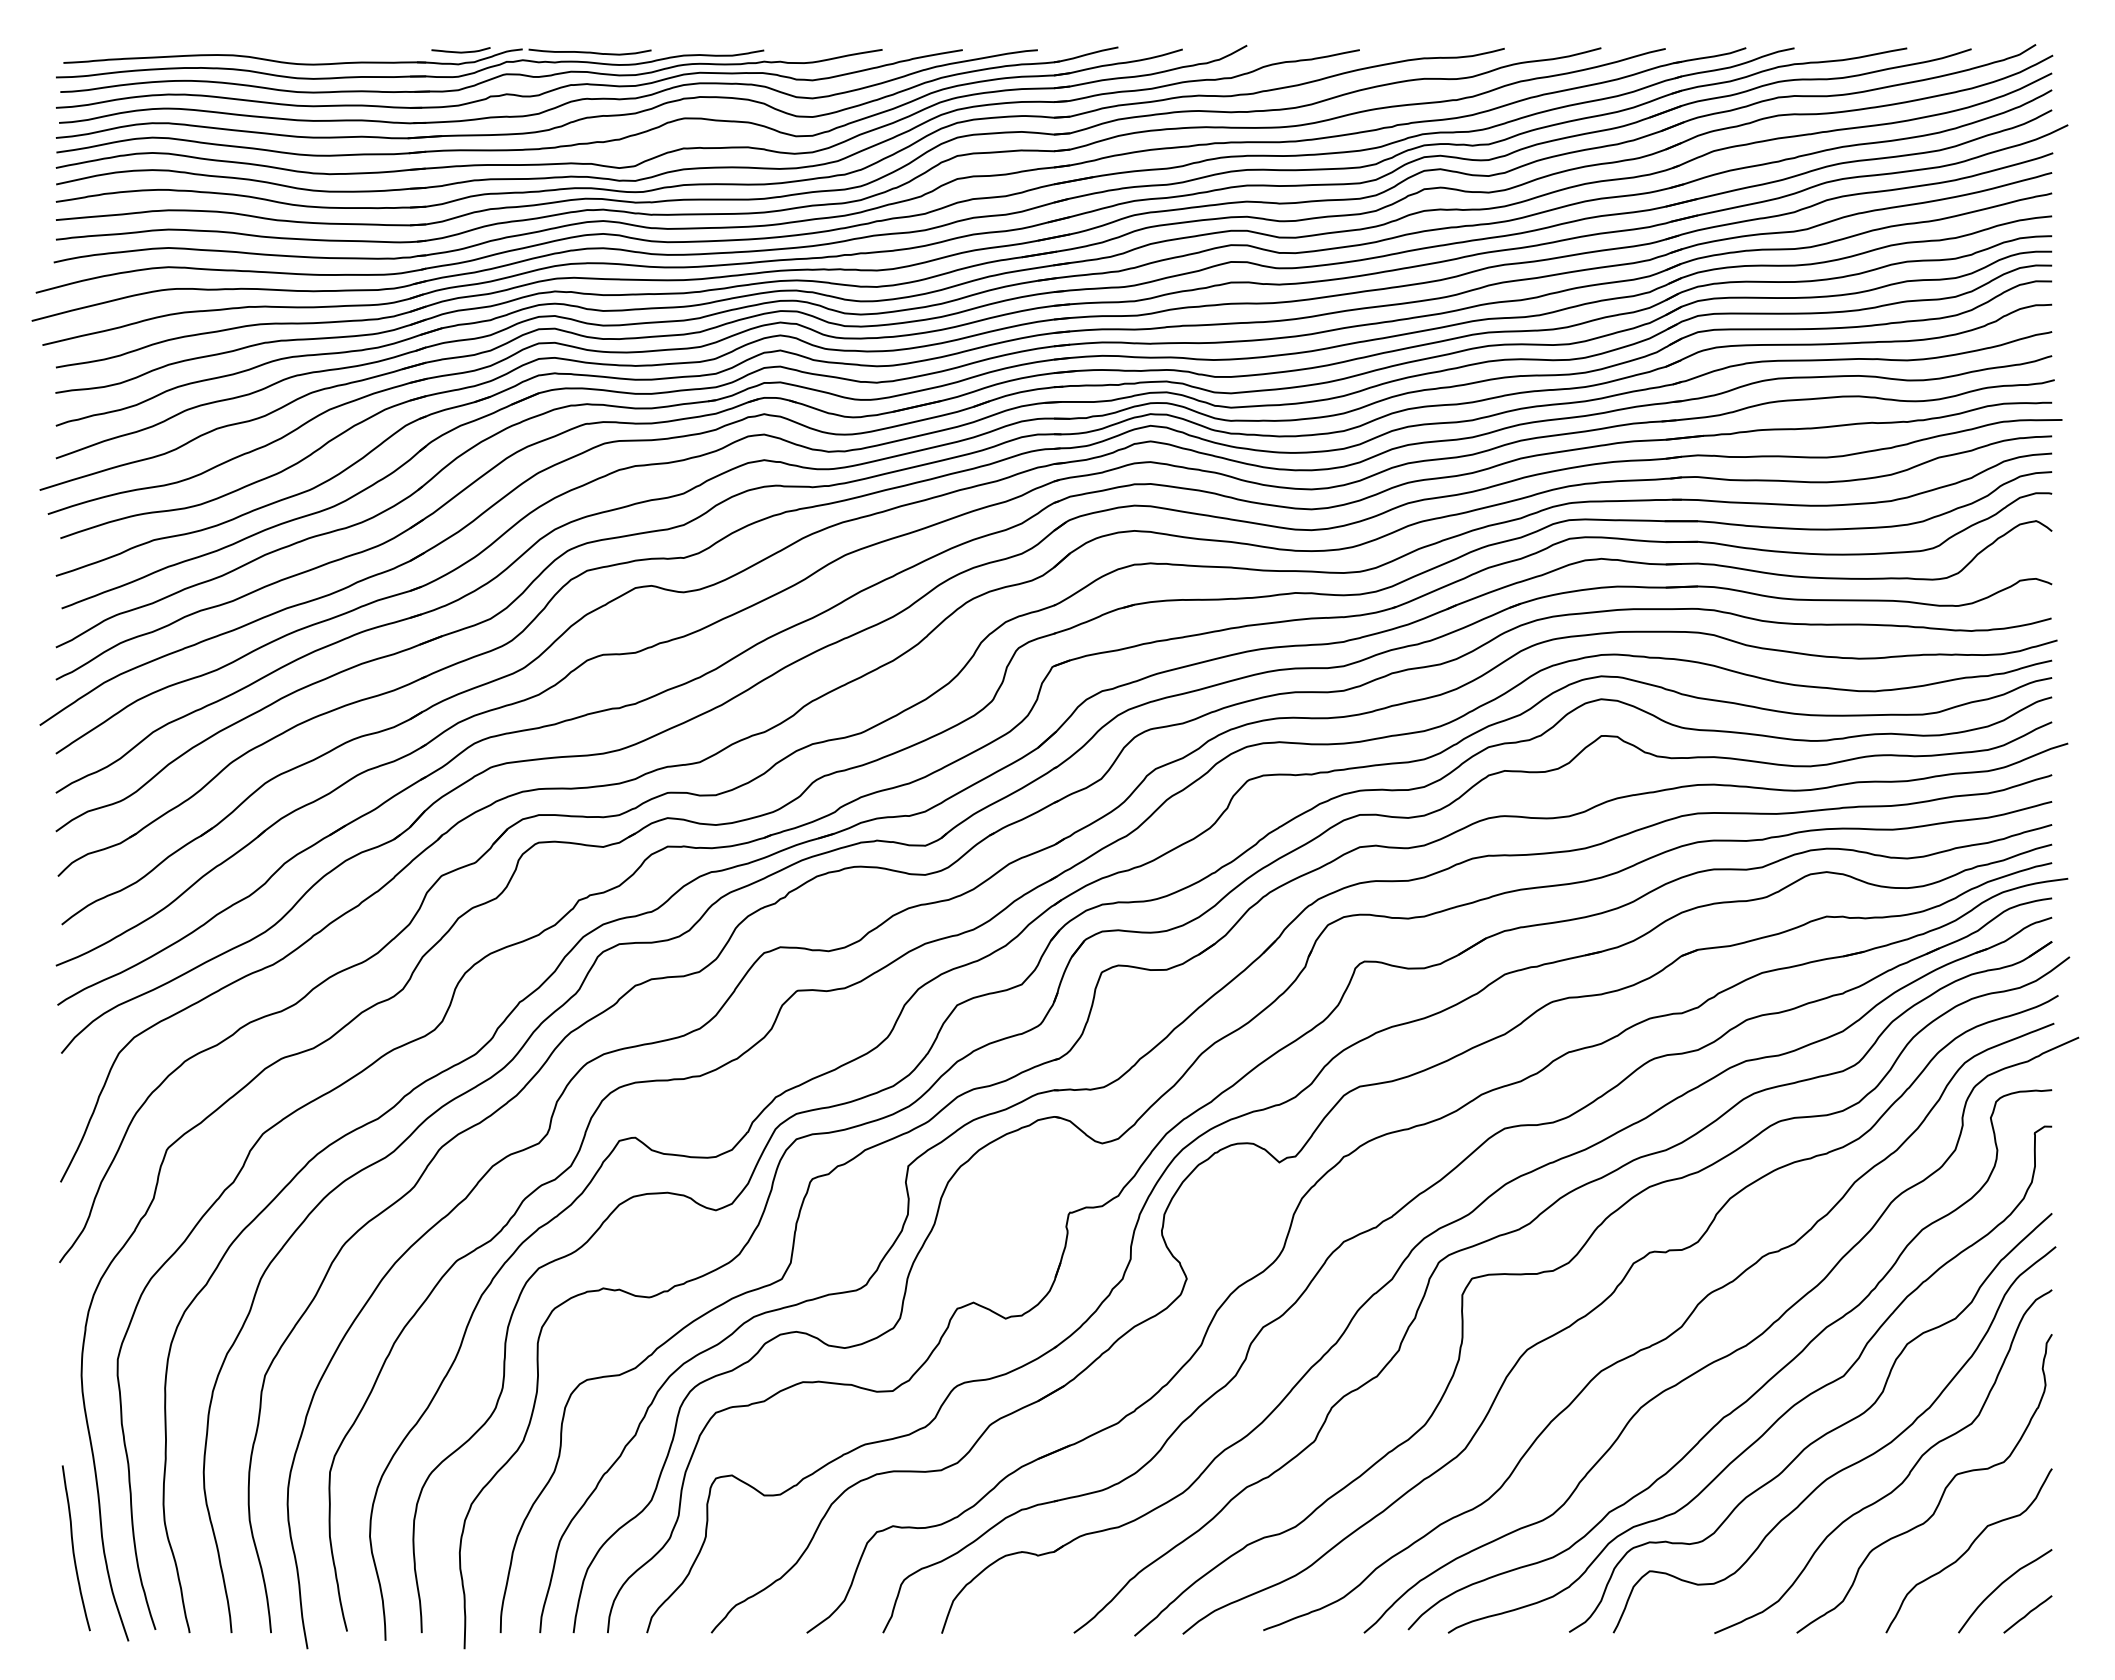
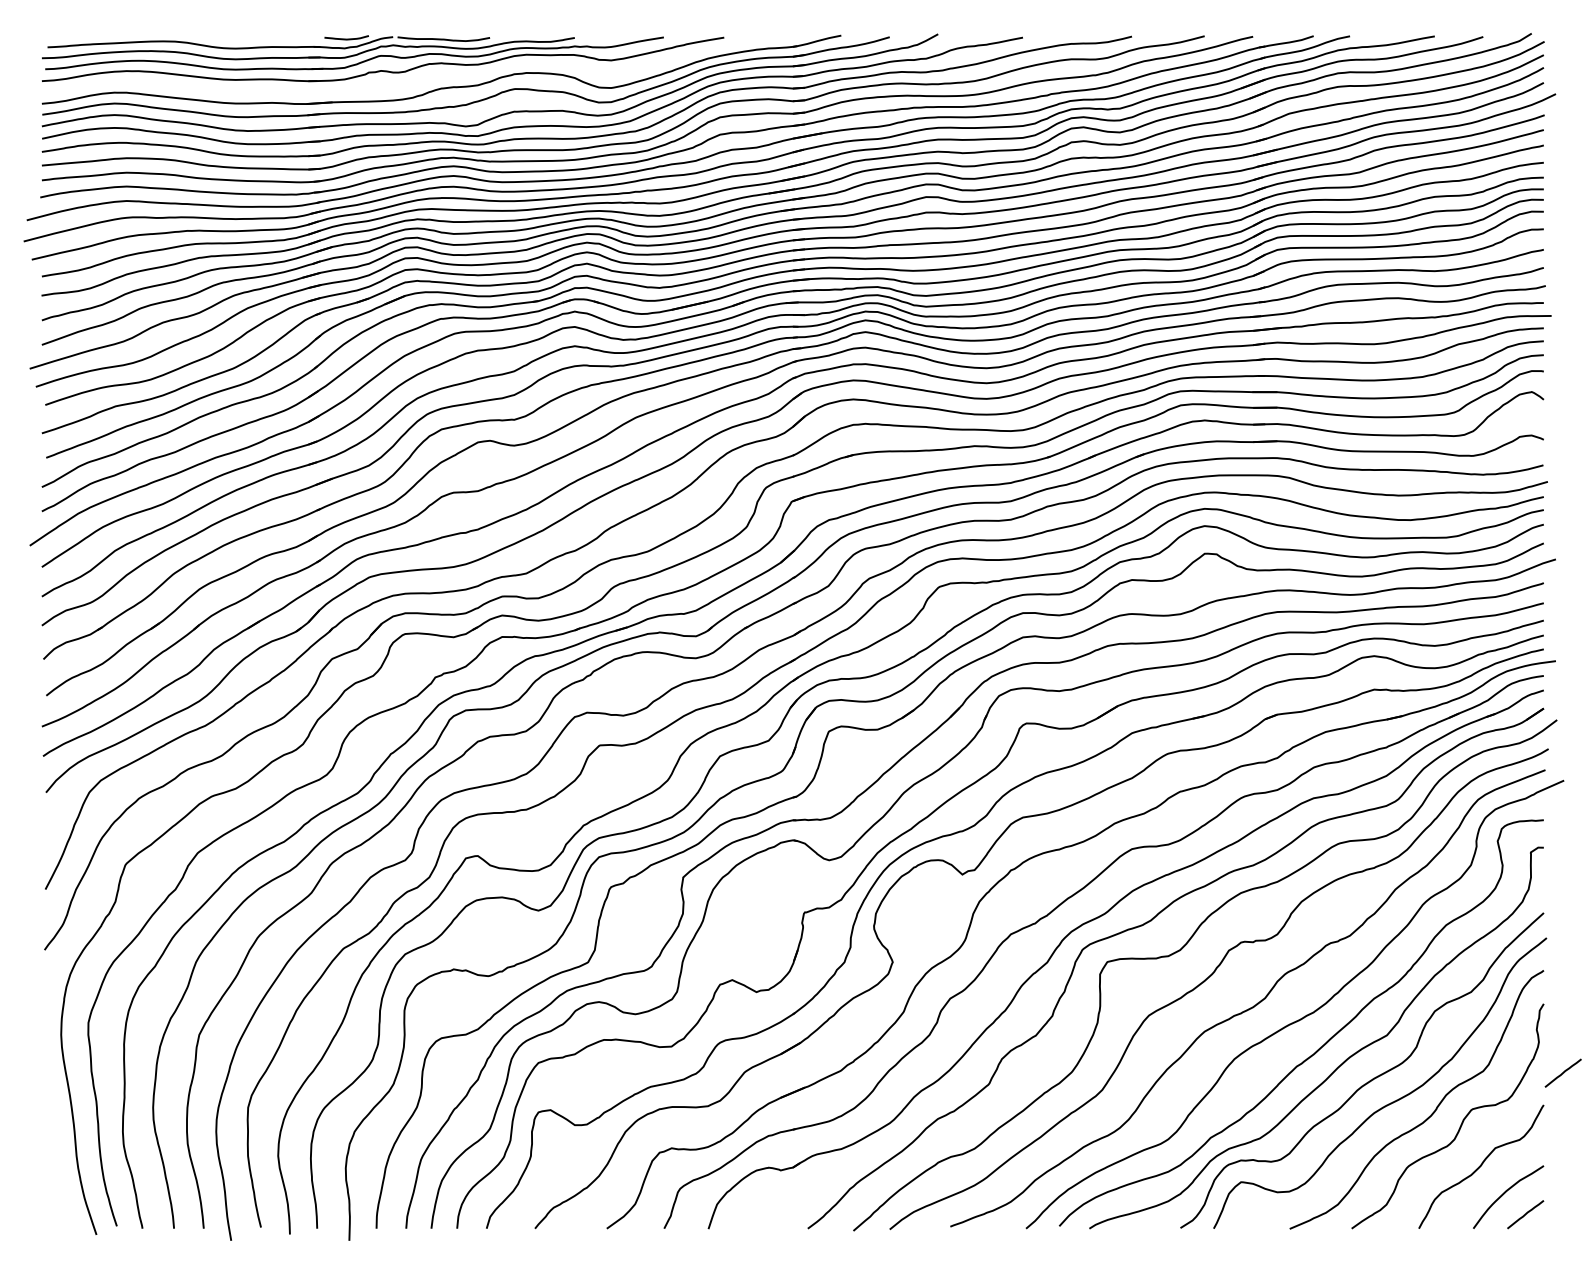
part: (555, 106) -> (417, 80), removed
line: (2077, 1426) -> (1562, 1073), added
curve: (74, 1549) -> (55, 1165), removed

